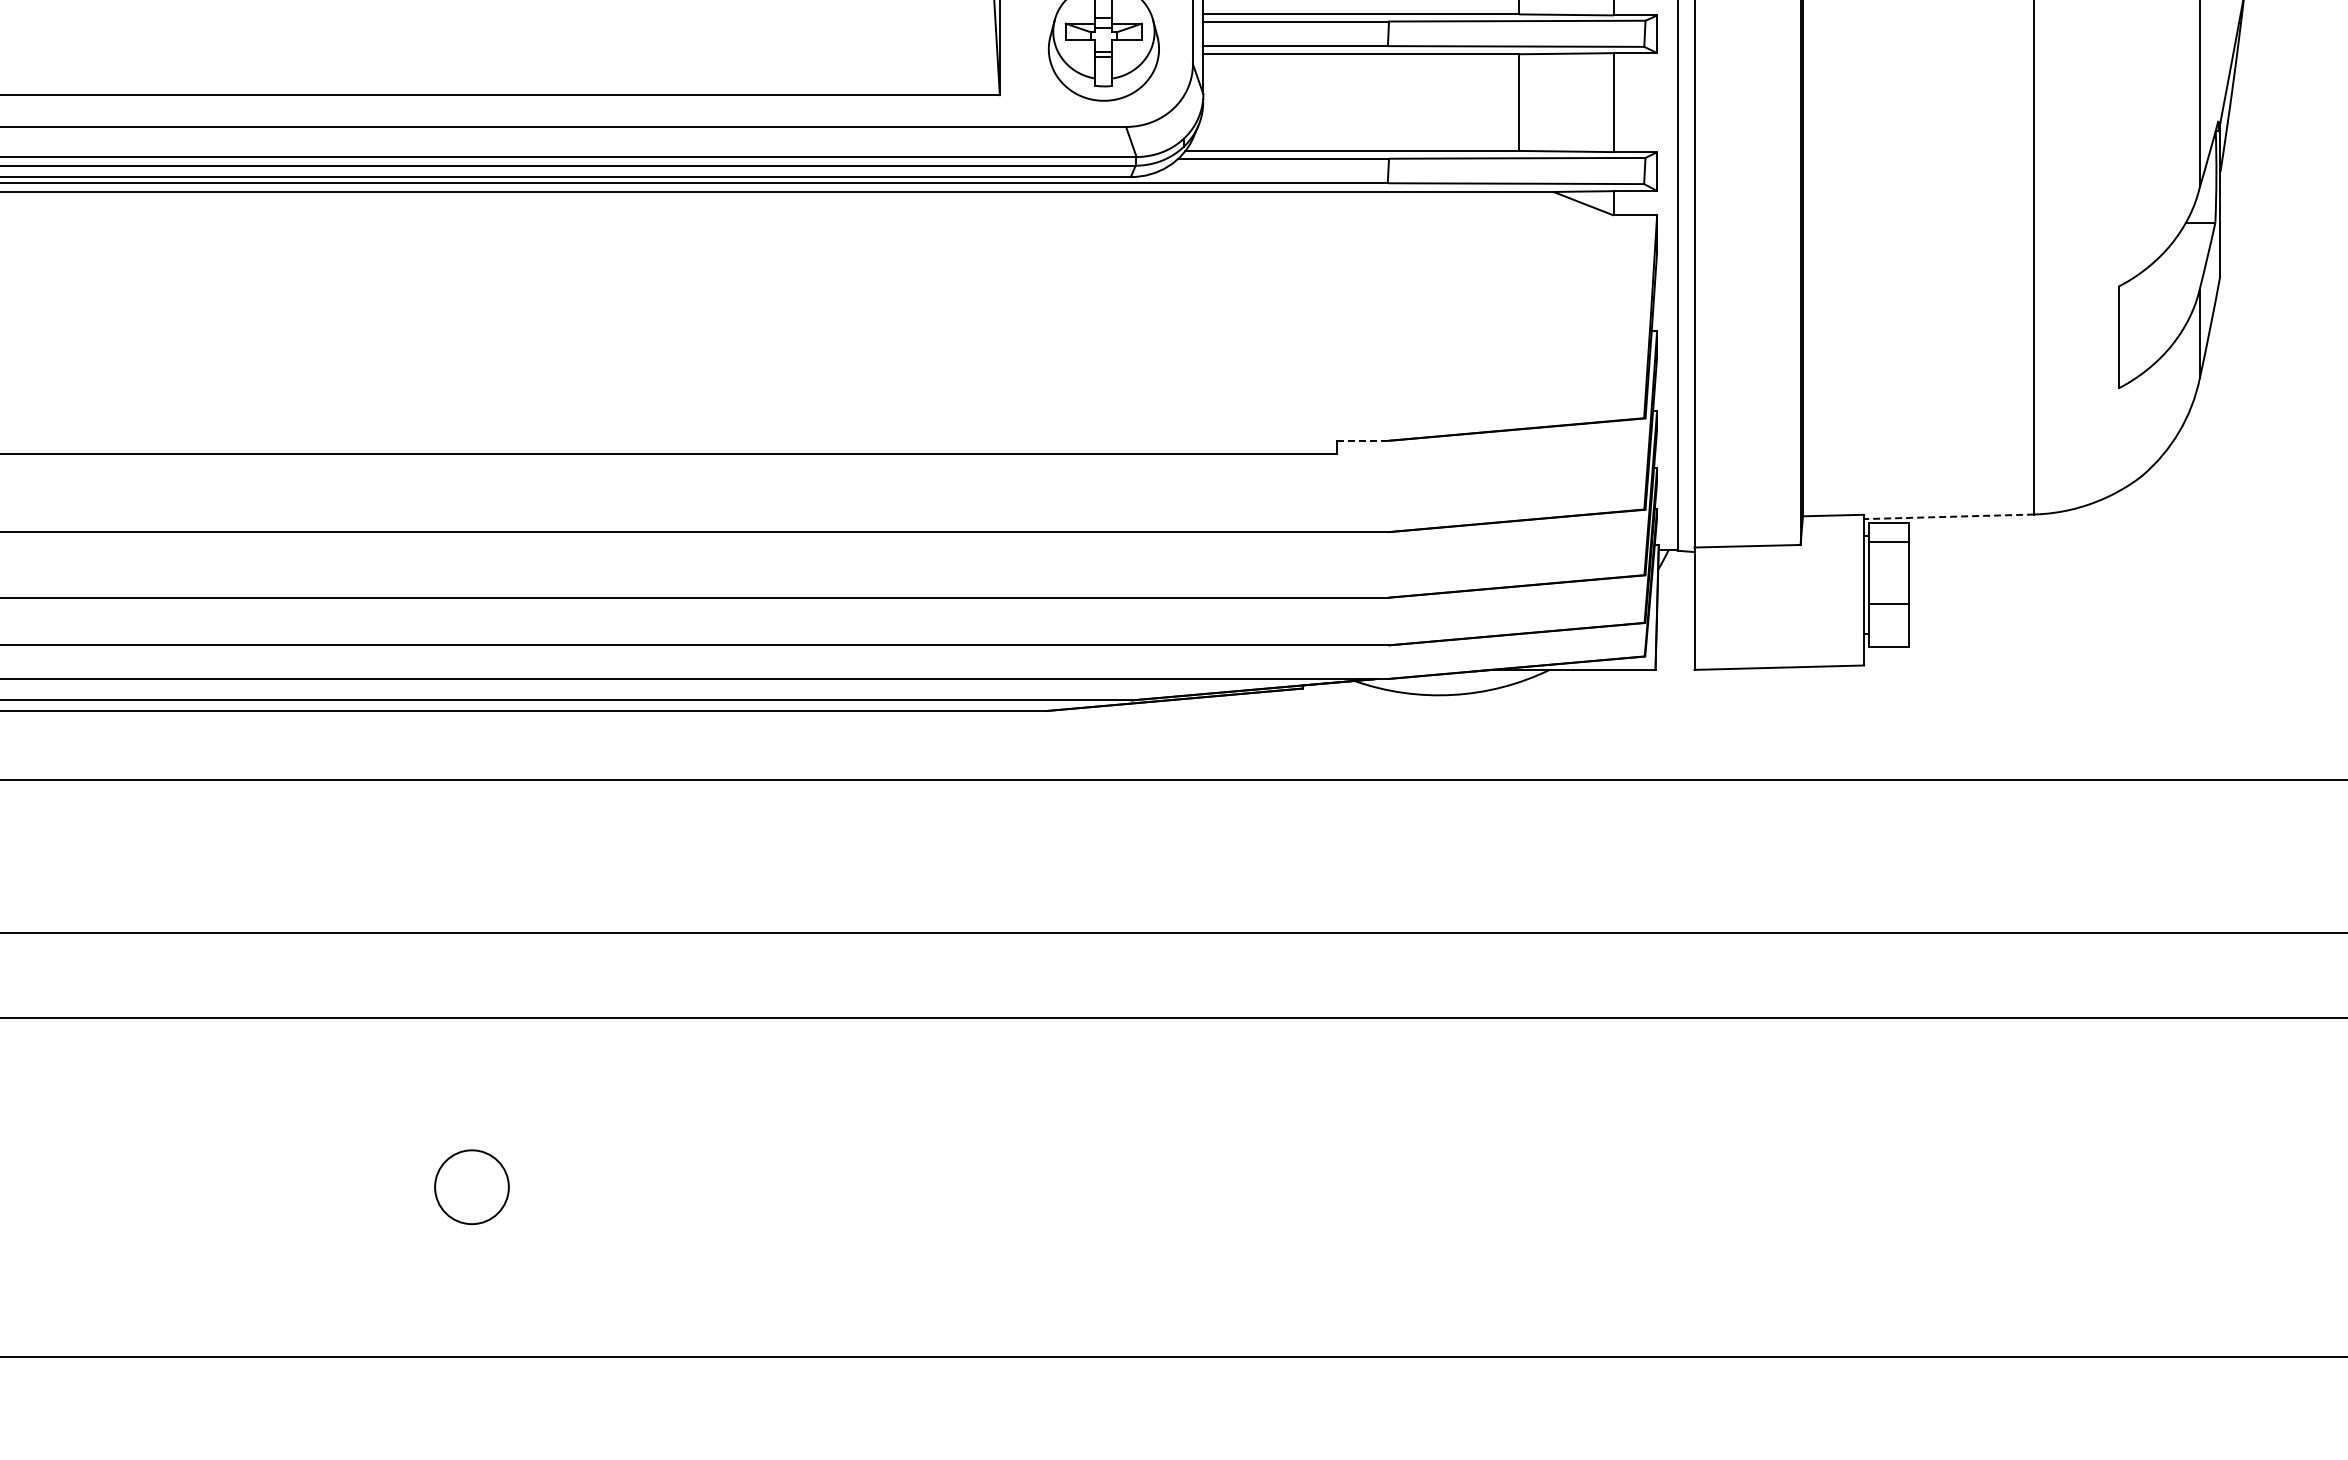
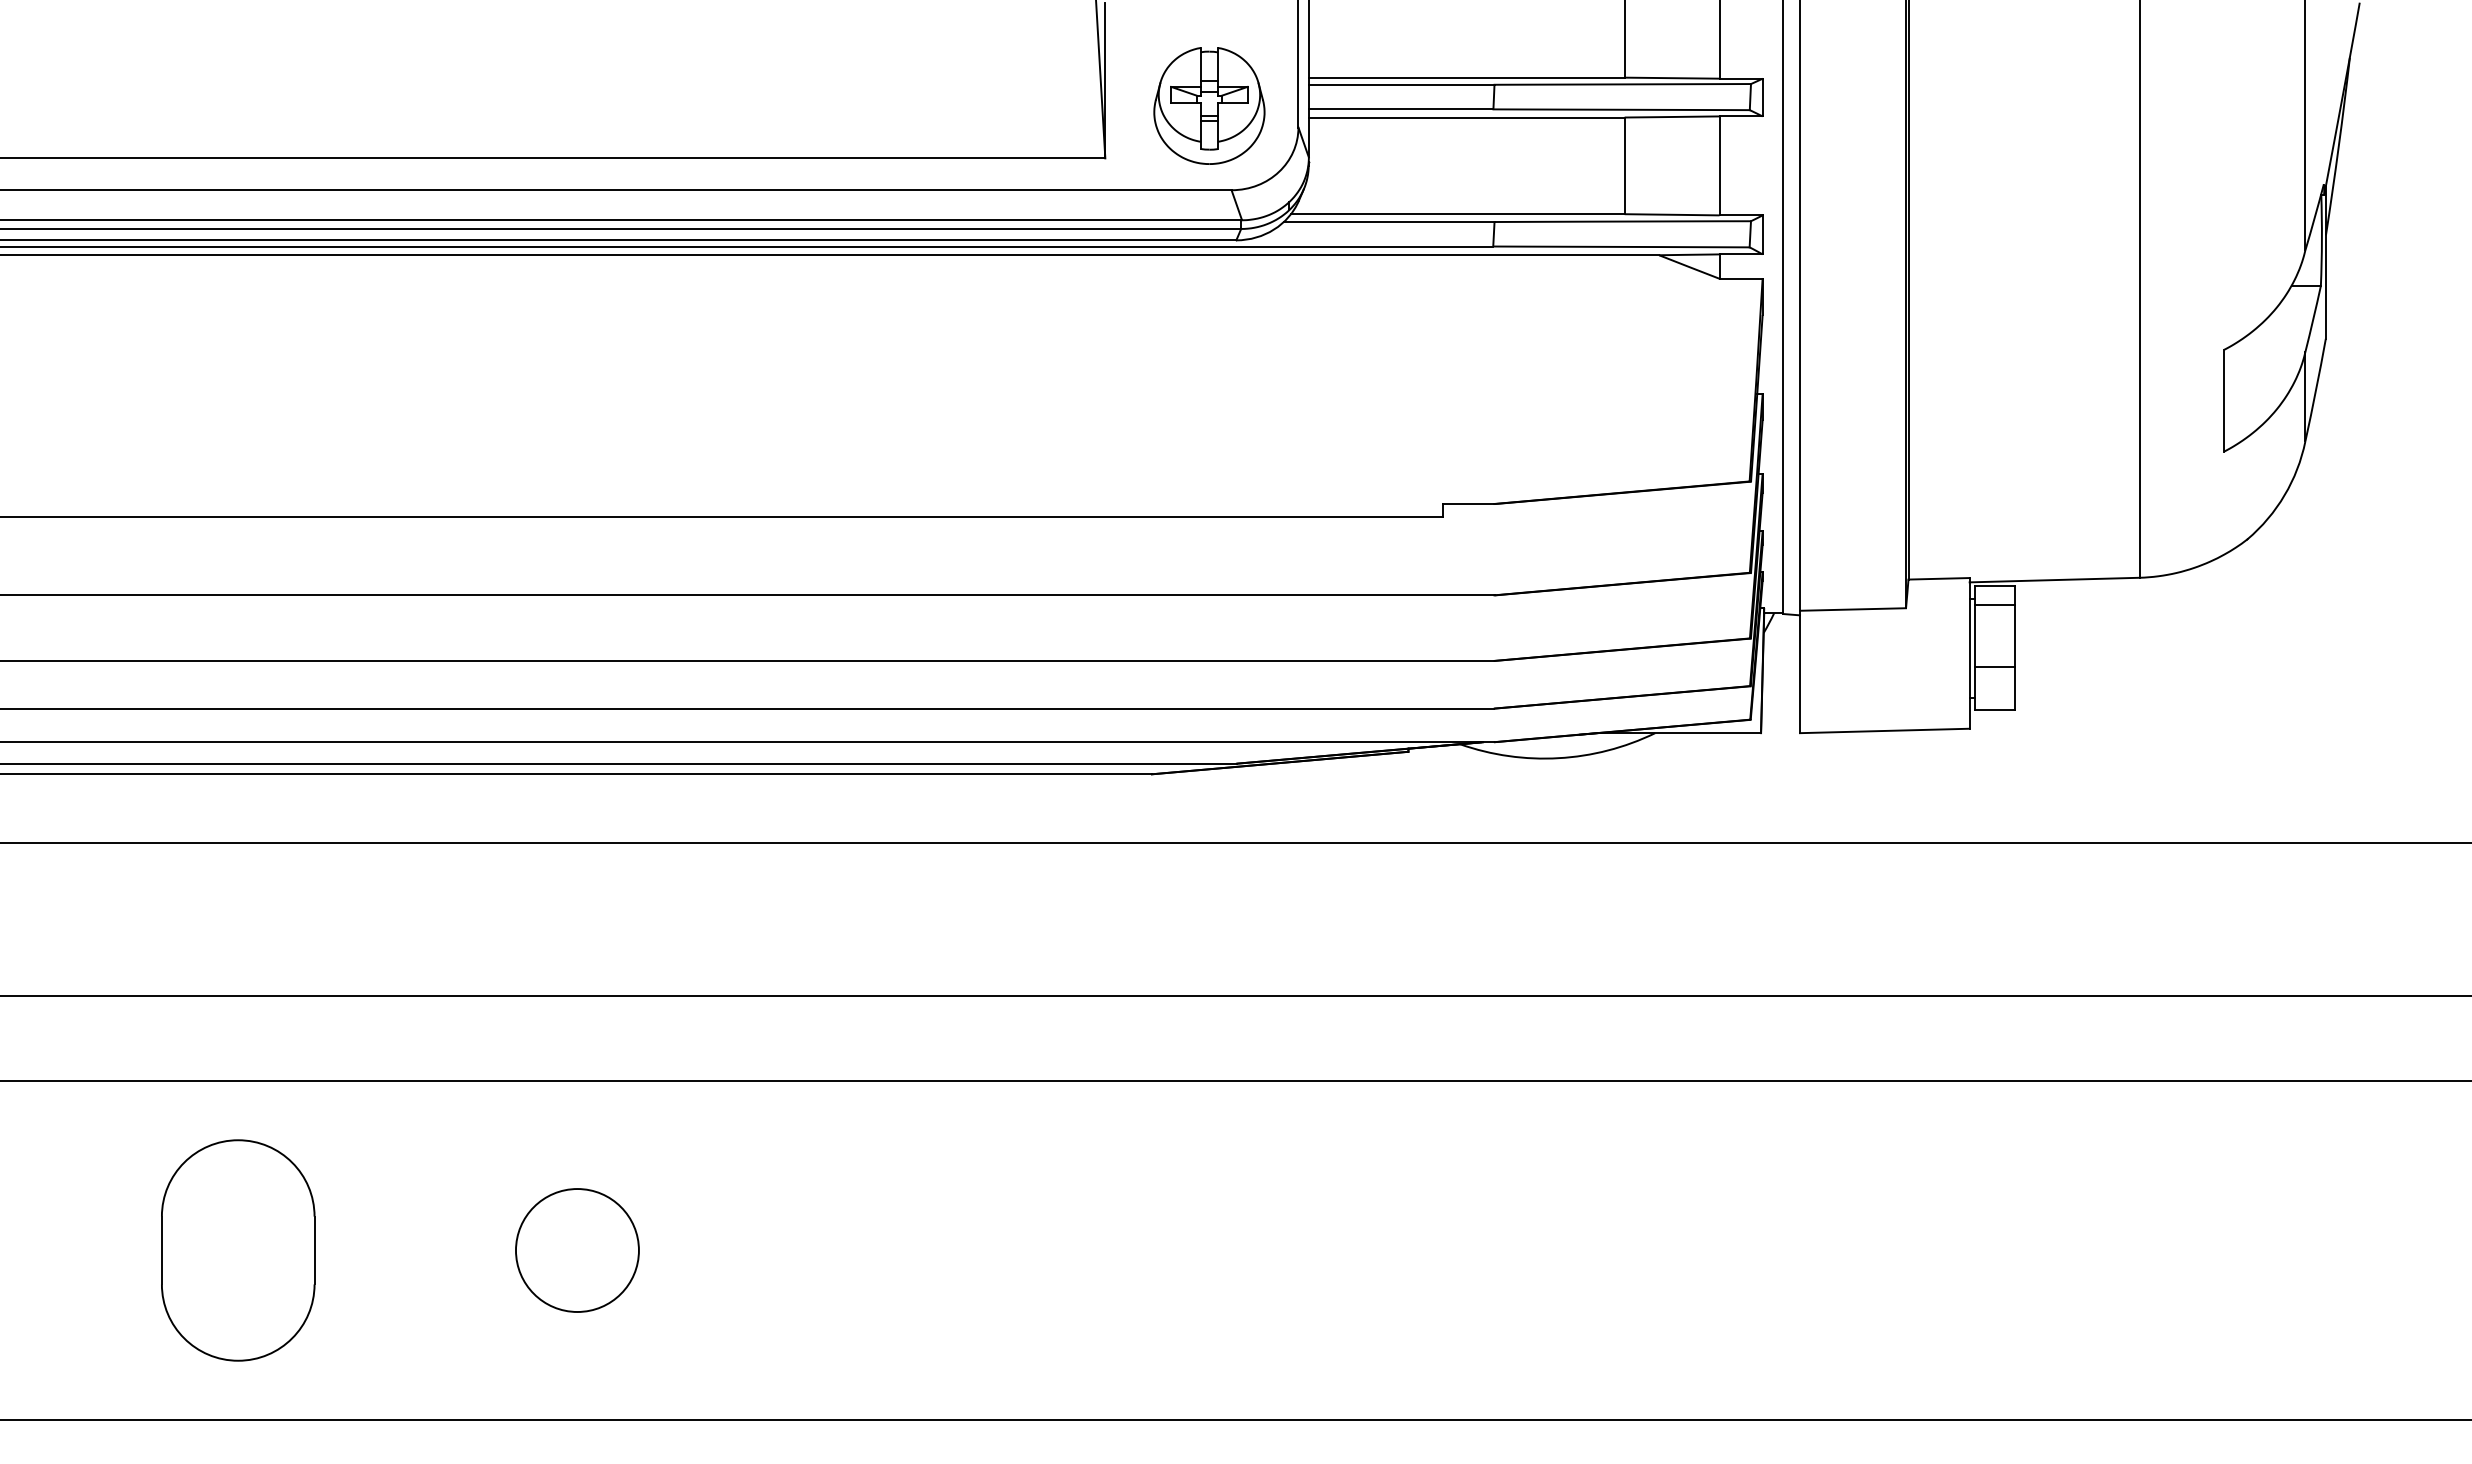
line: (1364, 441) -> (1469, 504), dashed -> solid
line: (1949, 517) -> (2054, 580), dashed -> solid
part: (133, 1187) -> (238, 1250), added
circle: (472, 1187) -> (577, 1250), size x1.67

